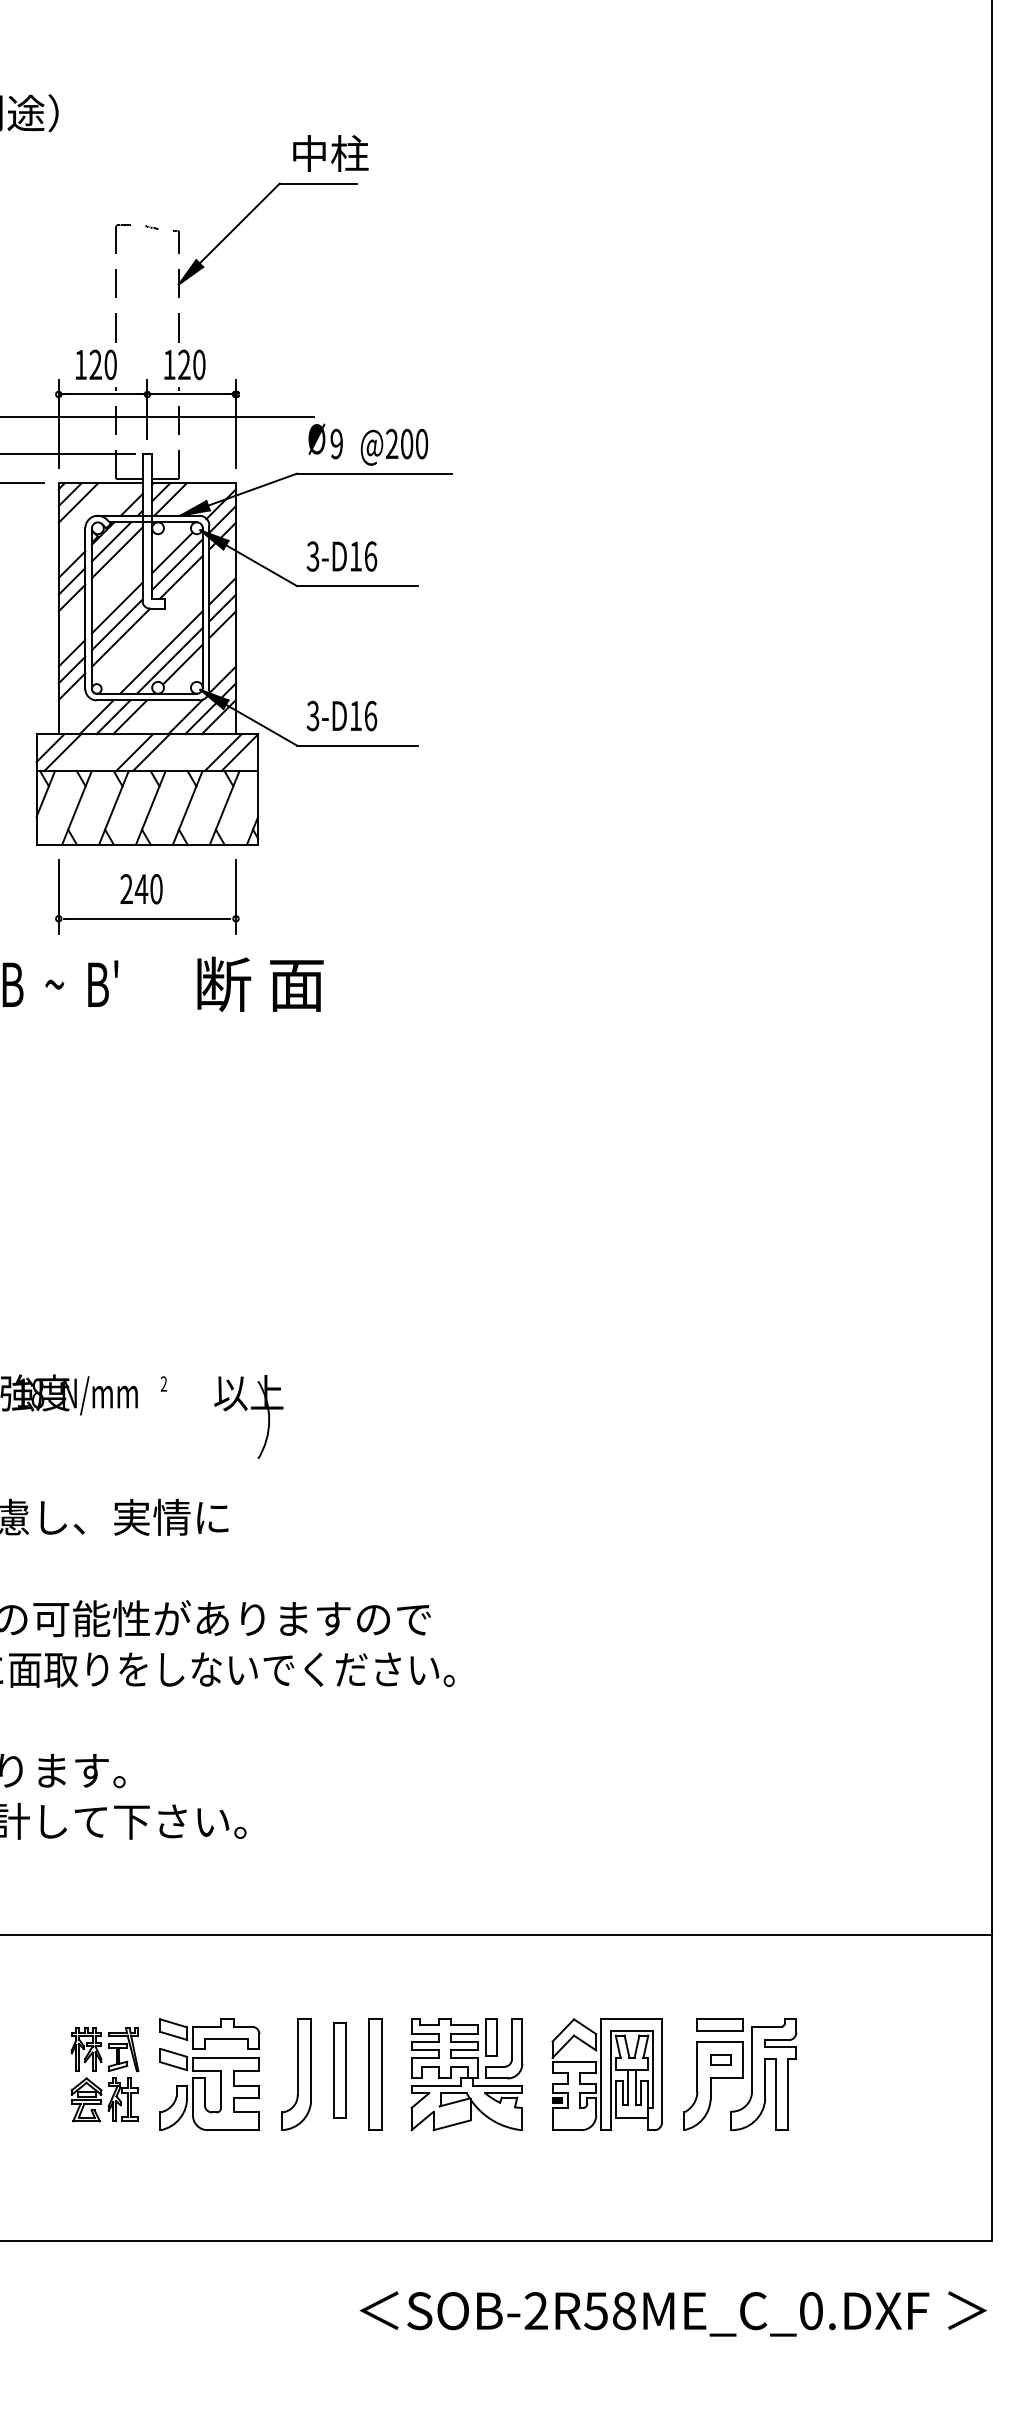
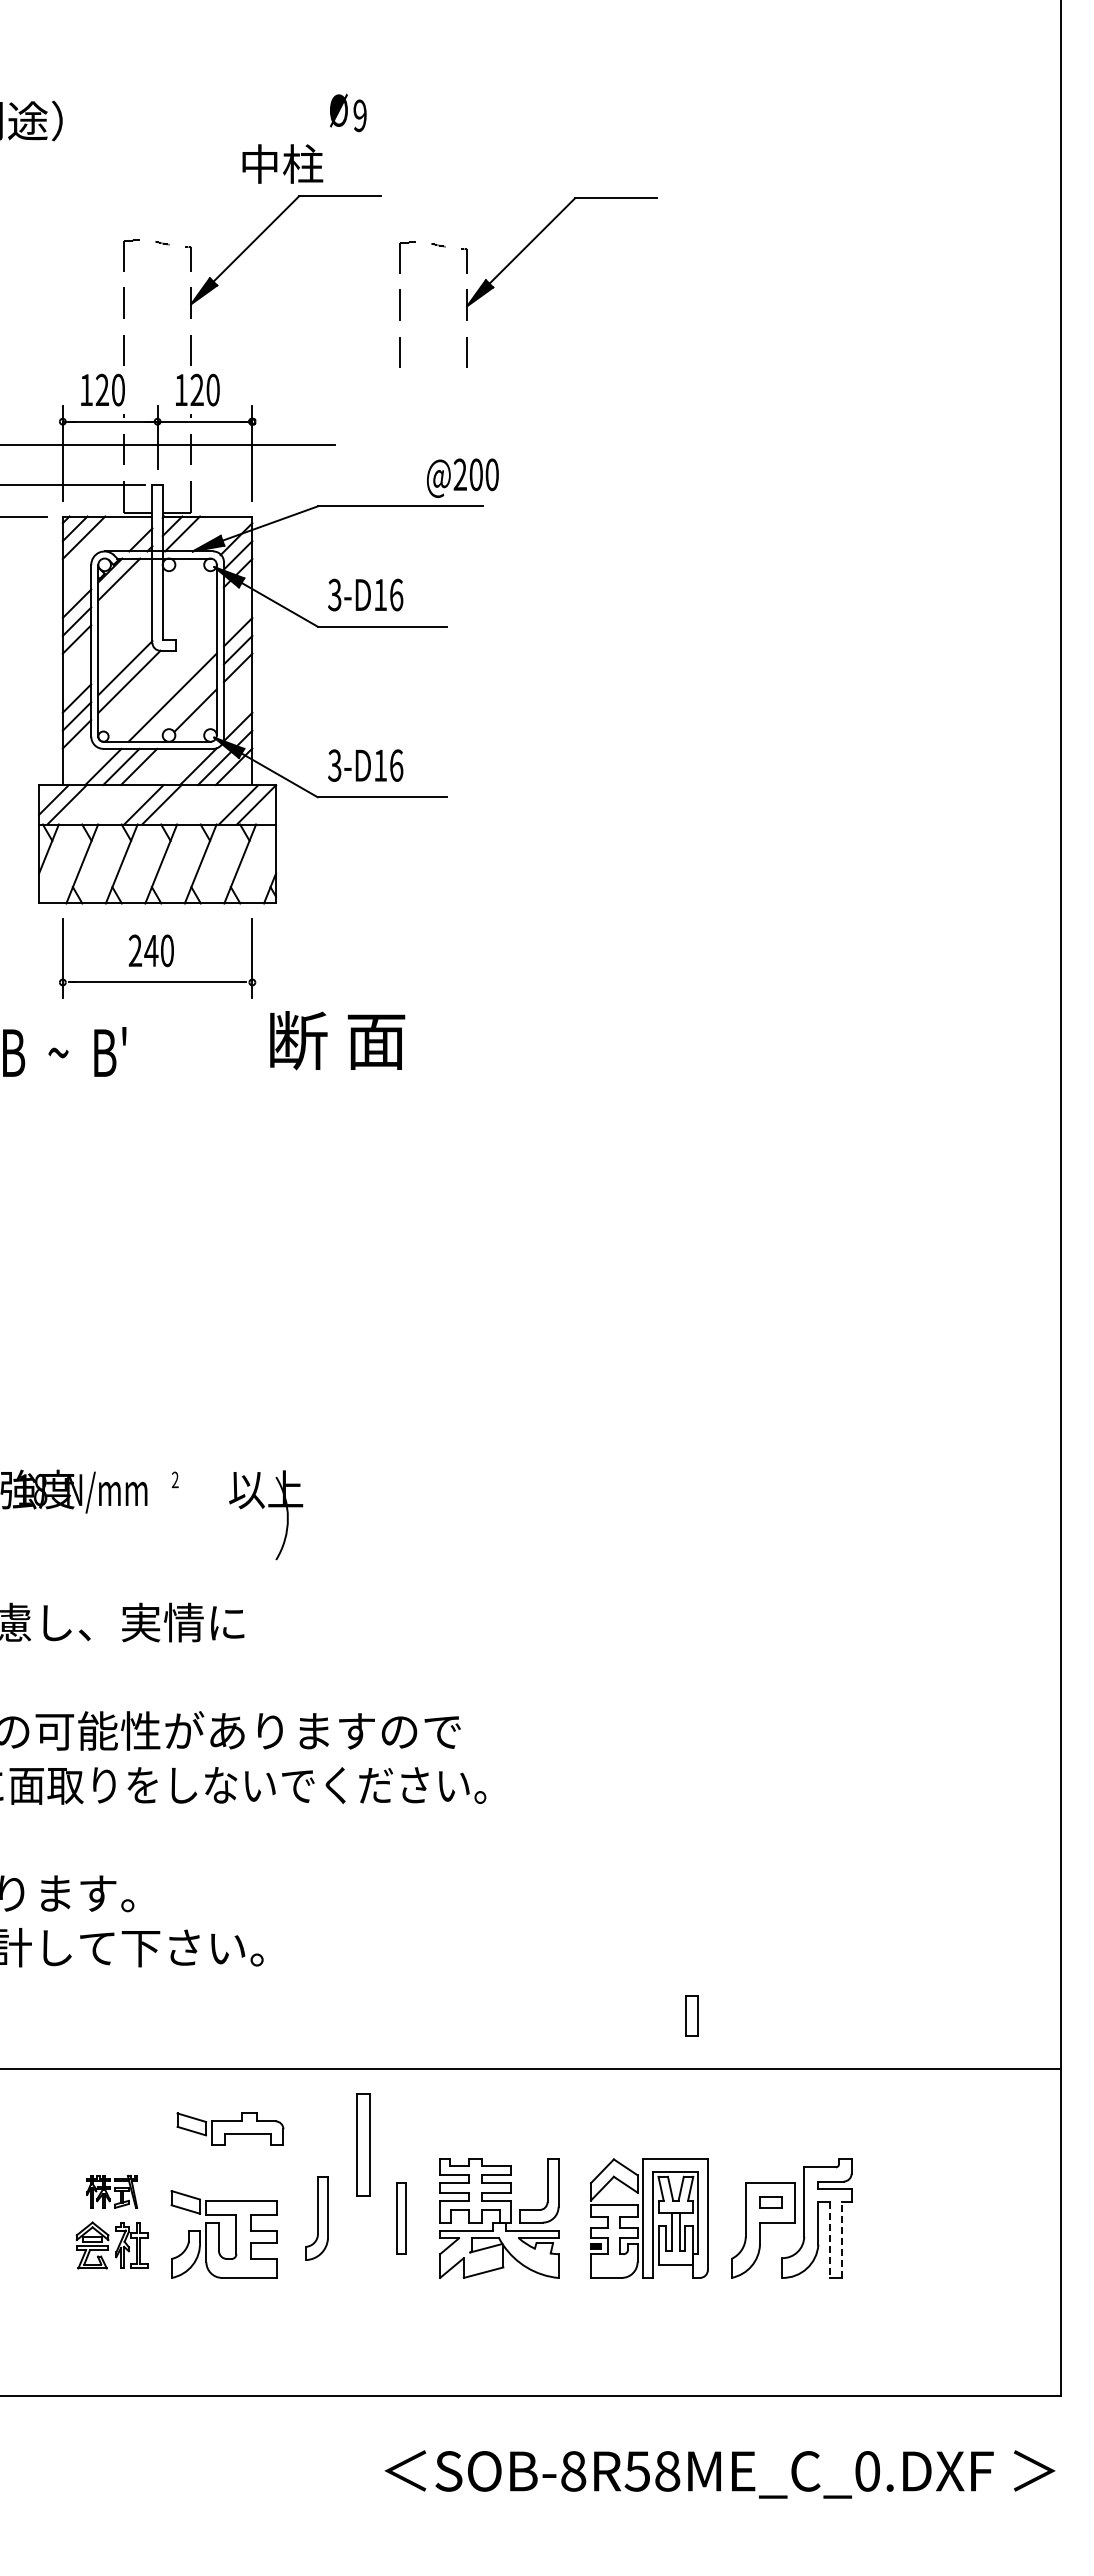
text: (330, 152) -> (282, 163), moved
part: (477, 247) -> (510, 264), added
text: (325, 440) -> (348, 112), moved
text: (394, 446) -> (462, 477), moved
line: (172, 552) -> (184, 590), removed
line: (117, 553) -> (125, 591), removed
line: (177, 564) -> (189, 603), removed
line: (180, 577) -> (193, 617), removed
line: (117, 608) -> (125, 650), removed
line: (169, 660) -> (181, 706), removed
text: (260, 984) -> (337, 1040), moved
part: (720, 2025) -> (770, 2165), removed
part: (209, 2033) -> (230, 2128), moved
part: (491, 2037) -> (691, 2015), moved
part: (104, 2049) -> (111, 2191), size x0.7
part: (339, 2069) -> (363, 2144), moved
part: (295, 2074) -> (316, 2218), size x0.7
part: (375, 2074) -> (401, 2218), size x0.6
line: (775, 2095) -> (829, 2240), solid -> dashed
line: (787, 2095) -> (842, 2240), solid -> dashed
text: (536, 2311) -> (573, 2471), SOB-2R58ME_C_0.DXF -> SOB-8R58ME_C_0.DXF

